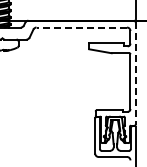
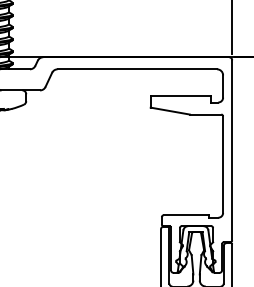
line: (81, 27) -> (136, 69), dashed -> solid
line: (135, 74) -> (231, 152), dashed -> solid

